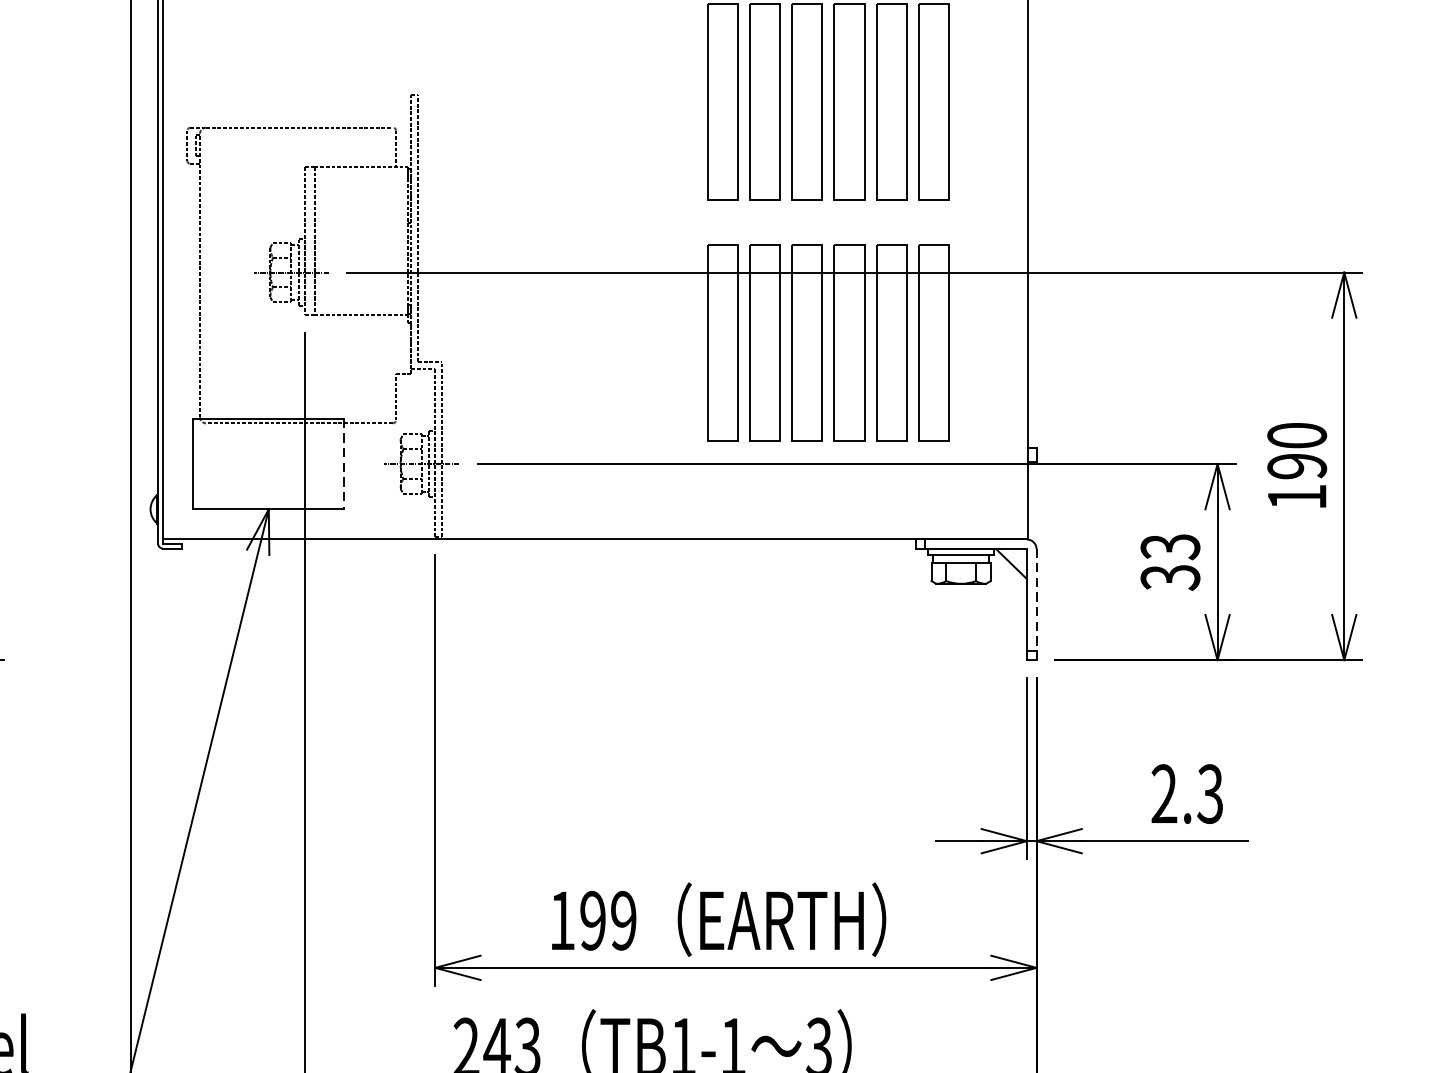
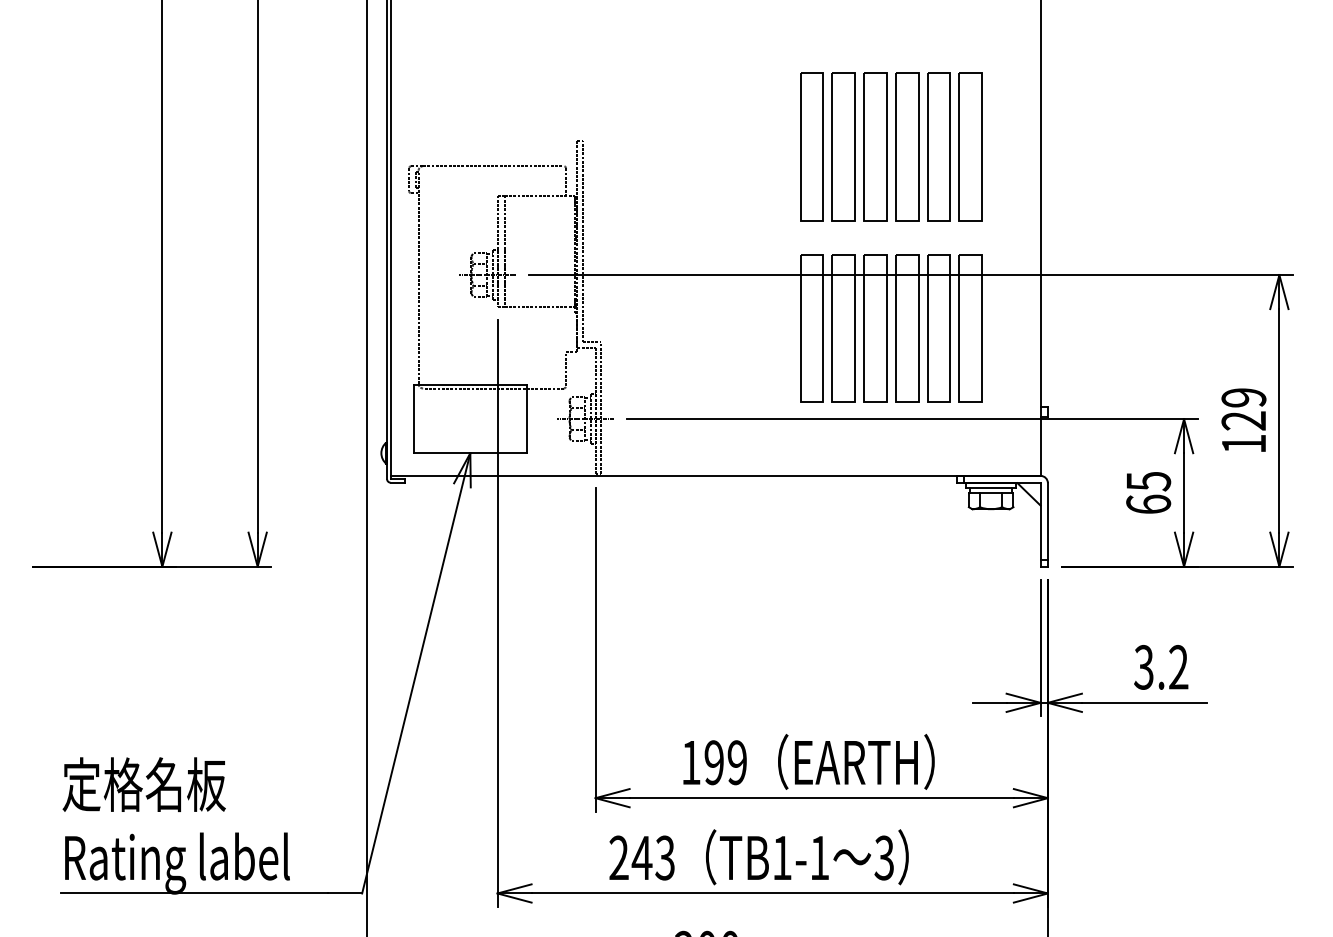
text: (1296, 451) -> (1243, 409), 190 -> 129
line: (344, 464) -> (527, 419), dashed -> solid
text: (1170, 562) -> (1148, 493), 33 -> 65
line: (1036, 604) -> (1047, 524), dashed -> solid
text: (1187, 794) -> (1161, 667), 2.3 -> 3.2

